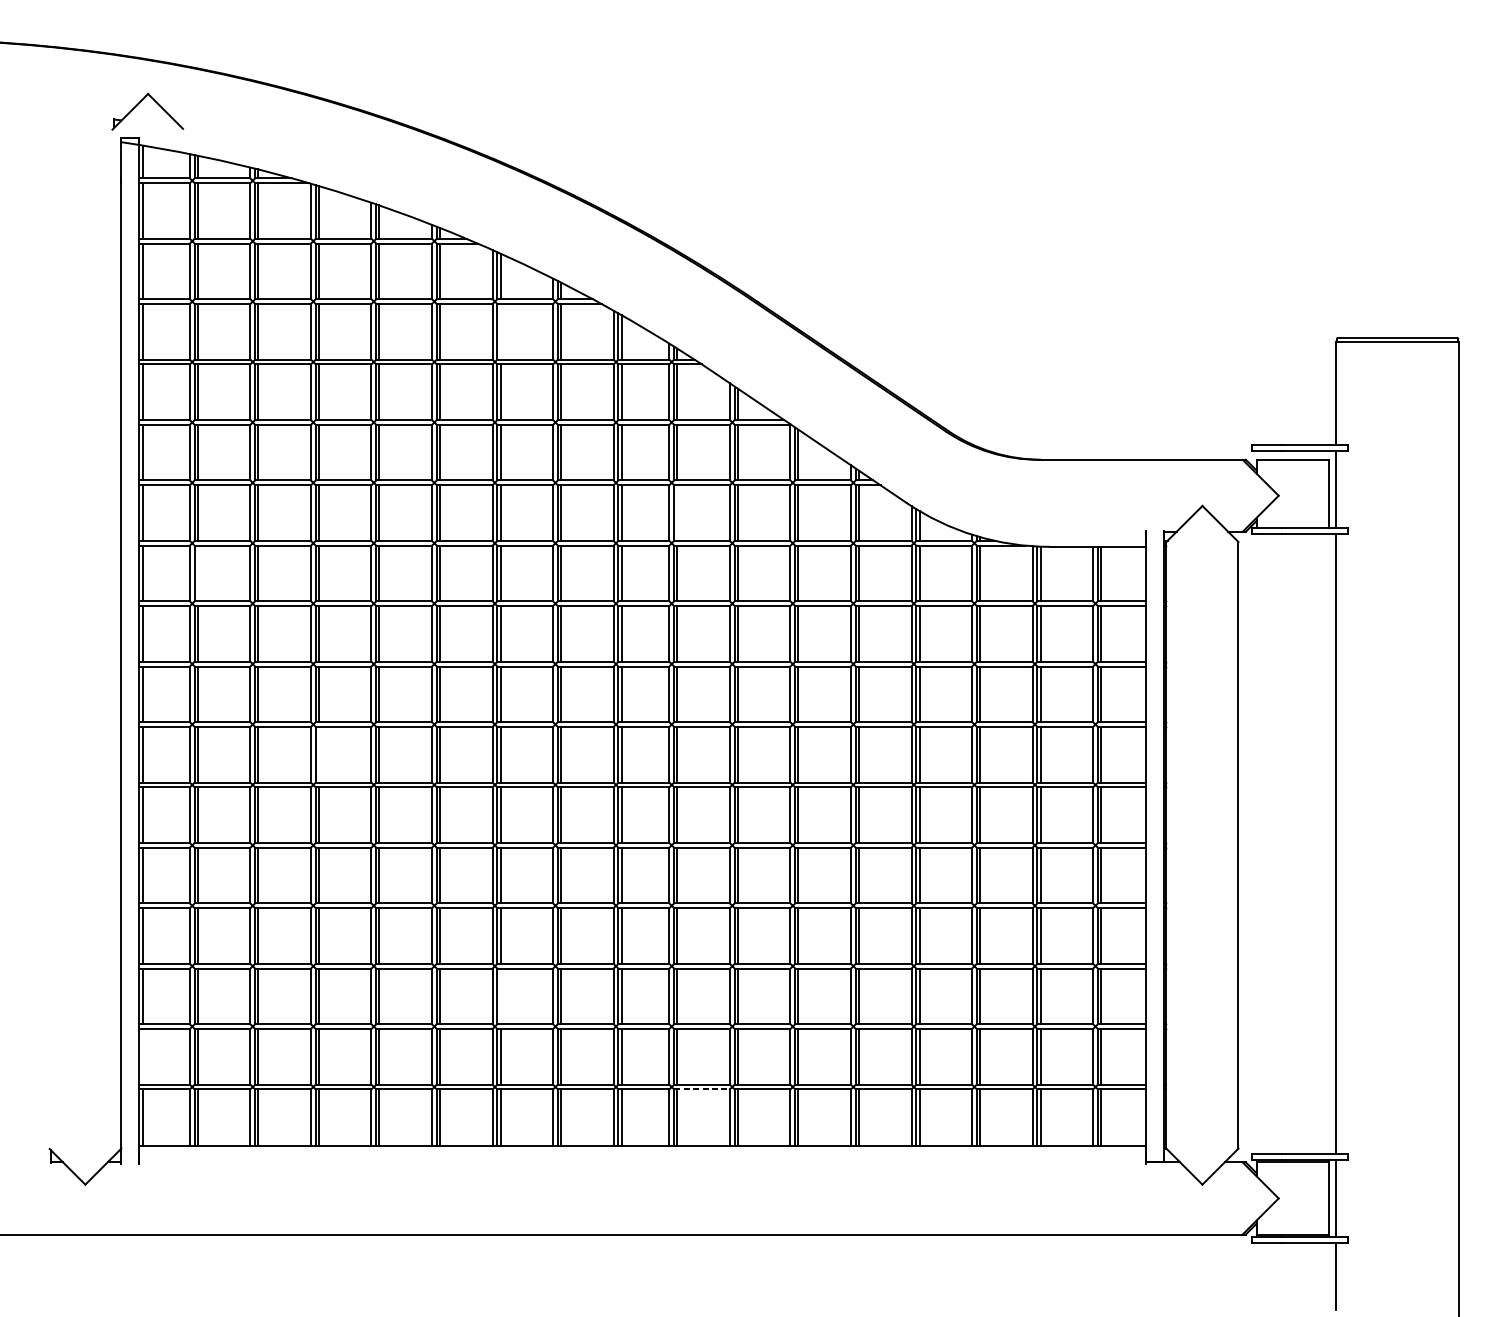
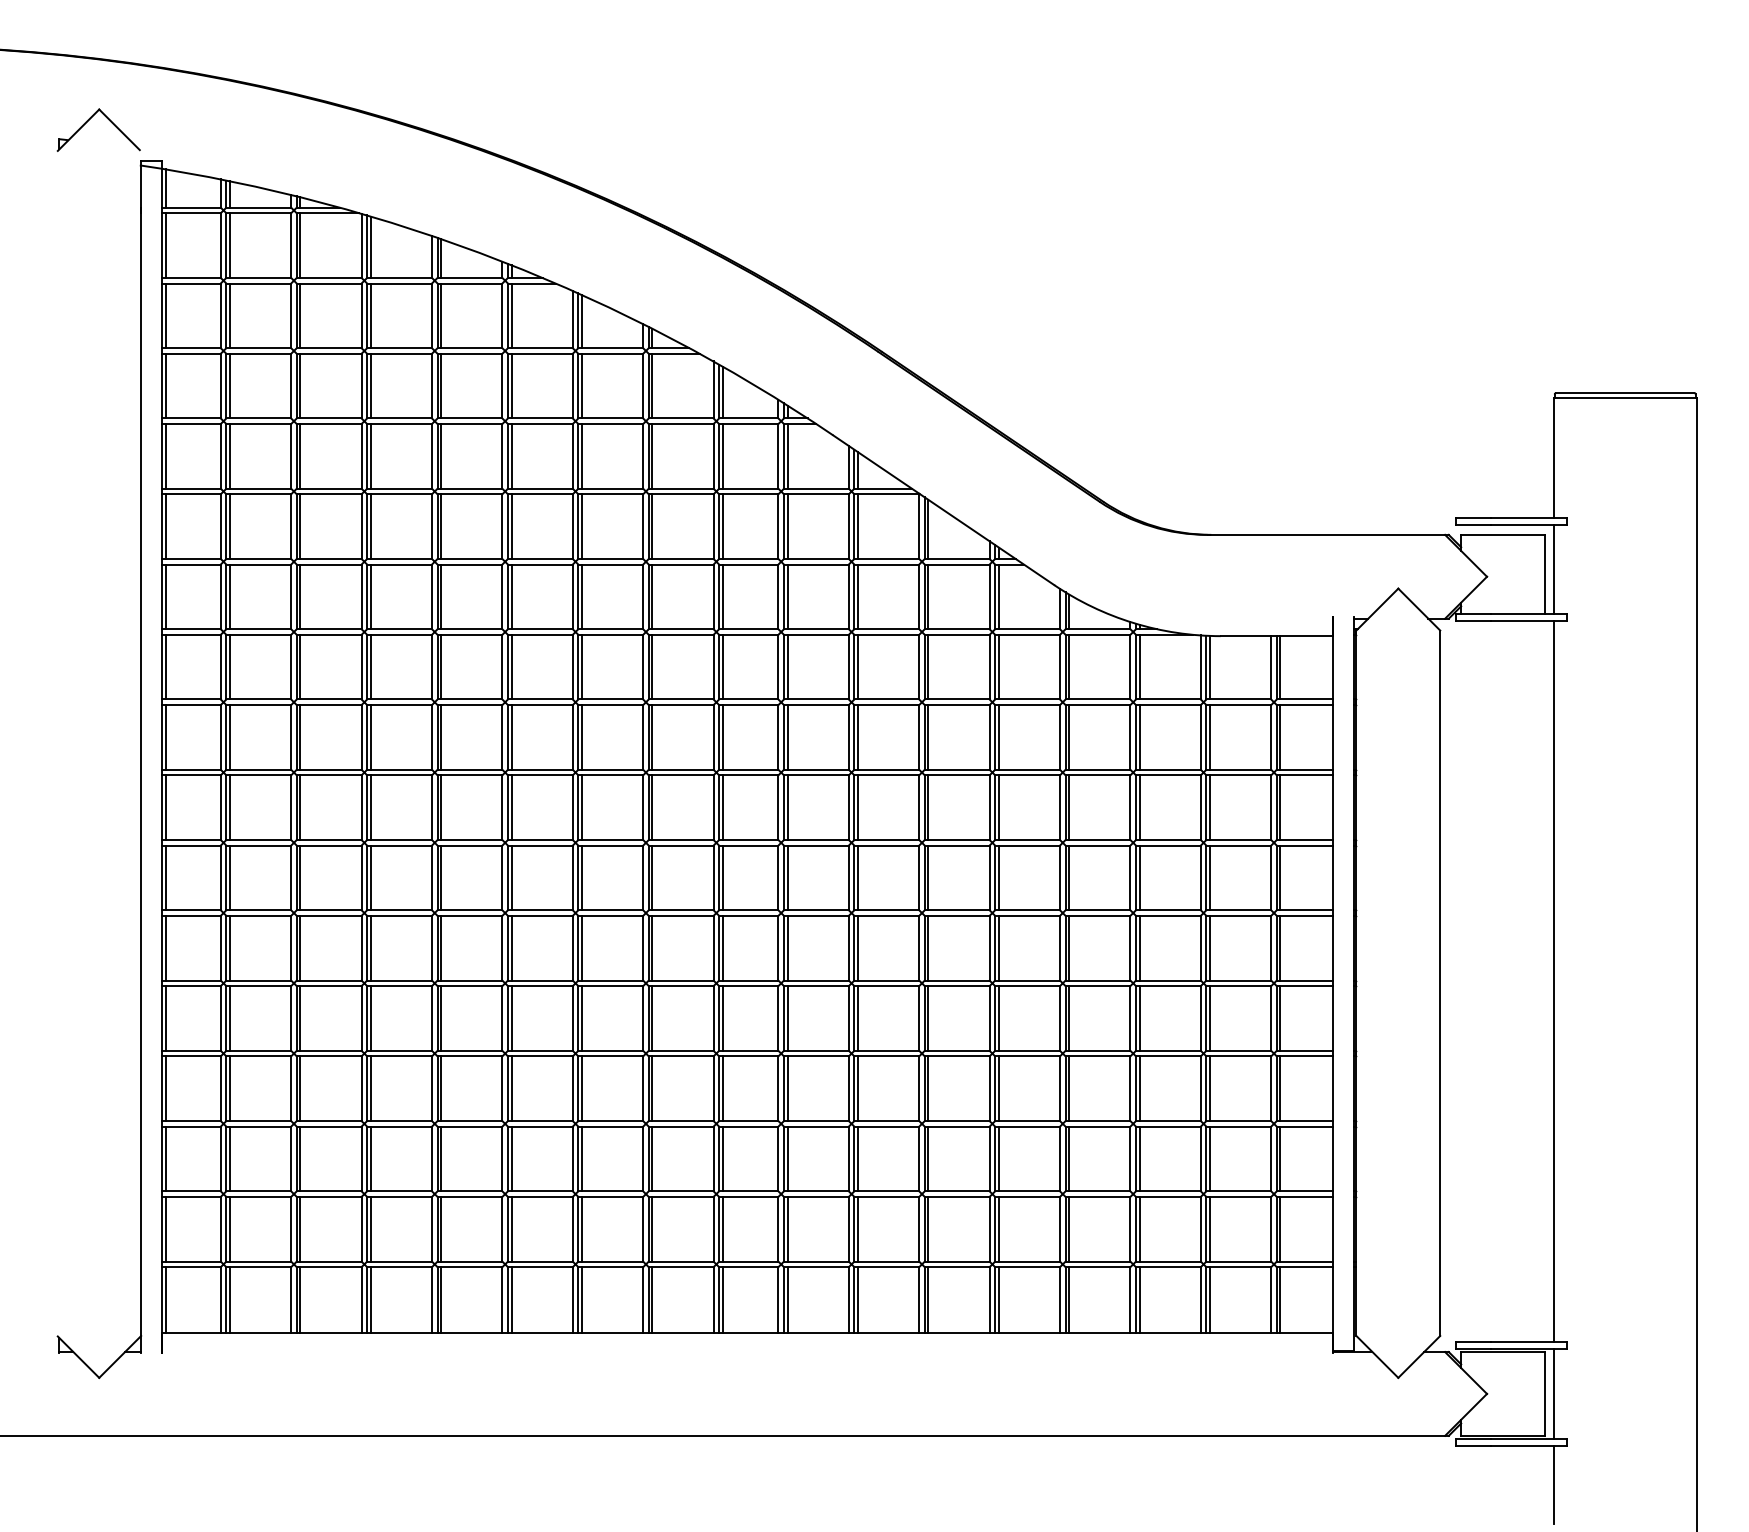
part: (139, 103) -> (89, 120), moved
line: (500, 331) -> (582, 385), added
line: (677, 512) -> (787, 596), added
line: (198, 572) -> (230, 666), added
line: (318, 754) -> (370, 877), added
line: (500, 996) -> (582, 1158), added
line: (142, 1056) -> (165, 1228), added
line: (702, 1089) -> (816, 1267), dashed -> solid

